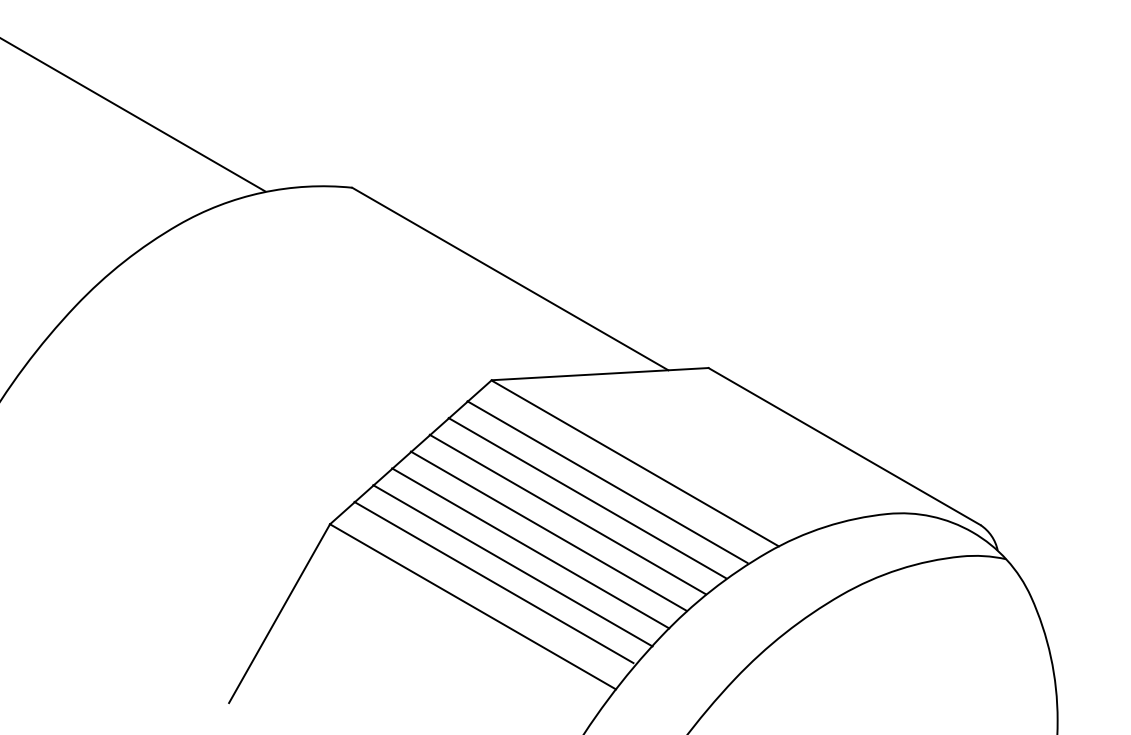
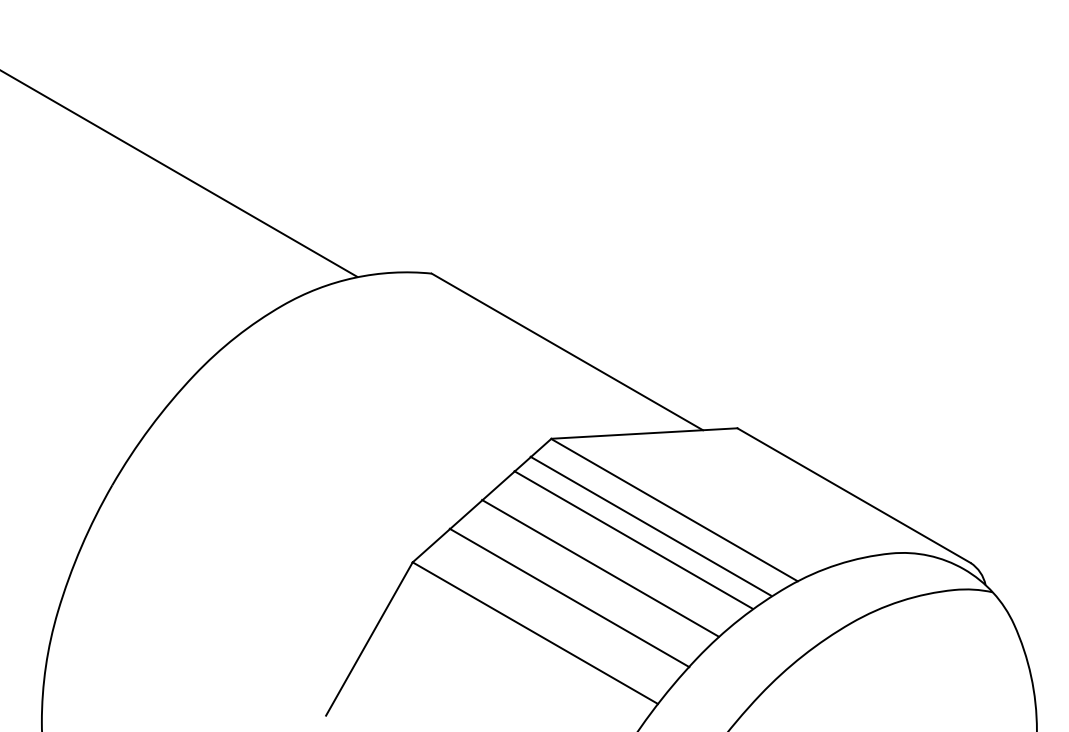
line: (567, 513) -> (616, 553), removed
line: (530, 547) -> (584, 582), removed
line: (494, 582) -> (553, 612), removed

